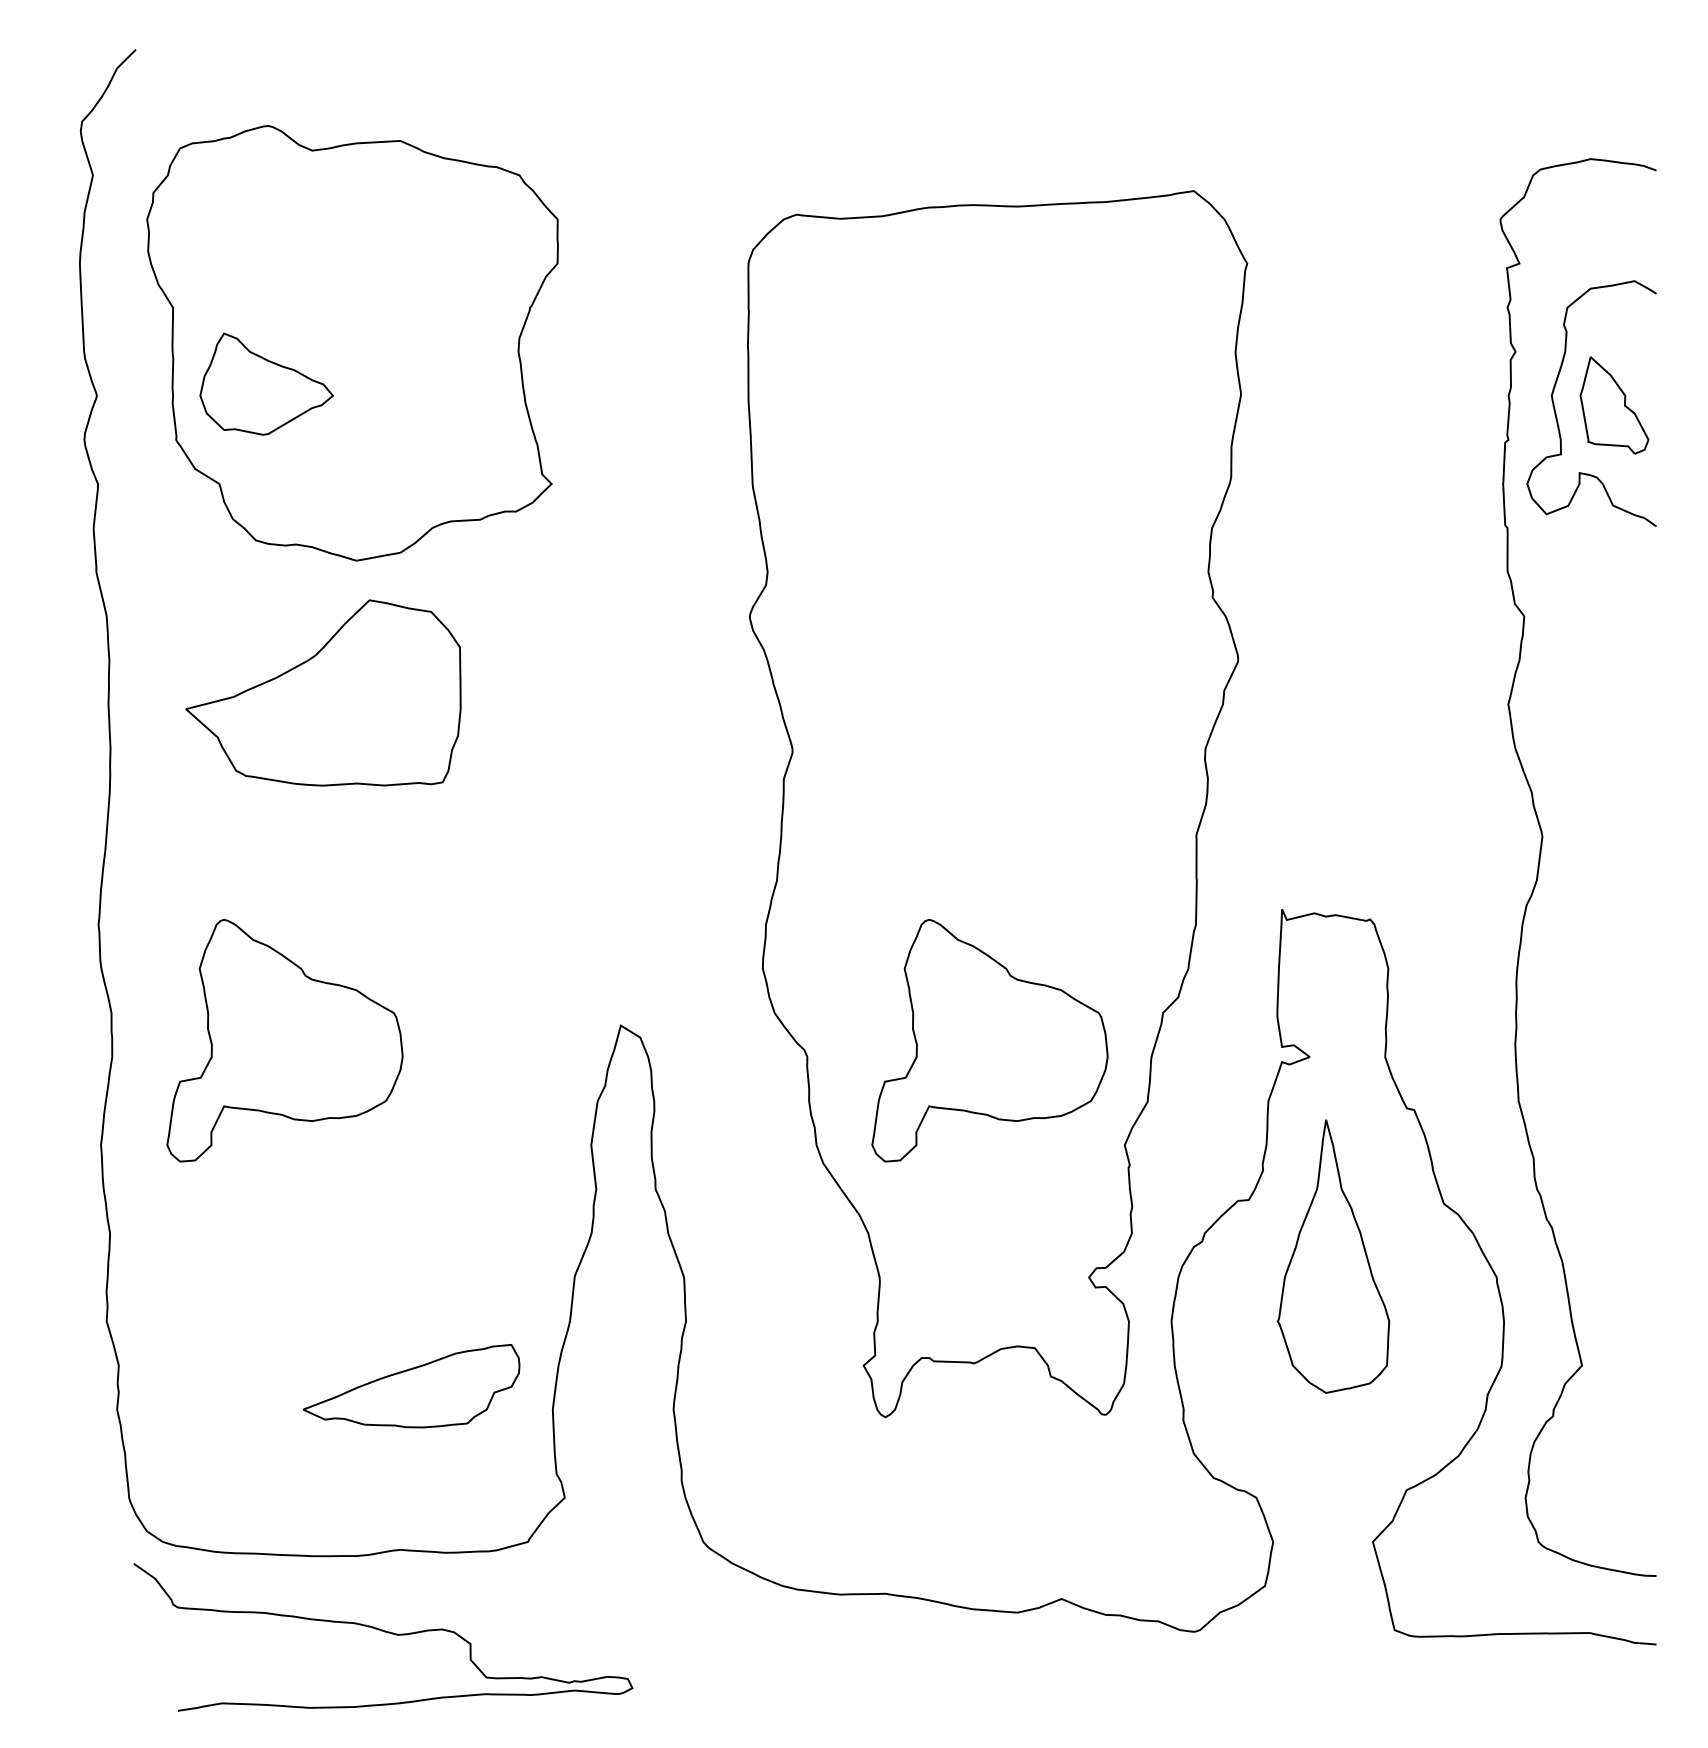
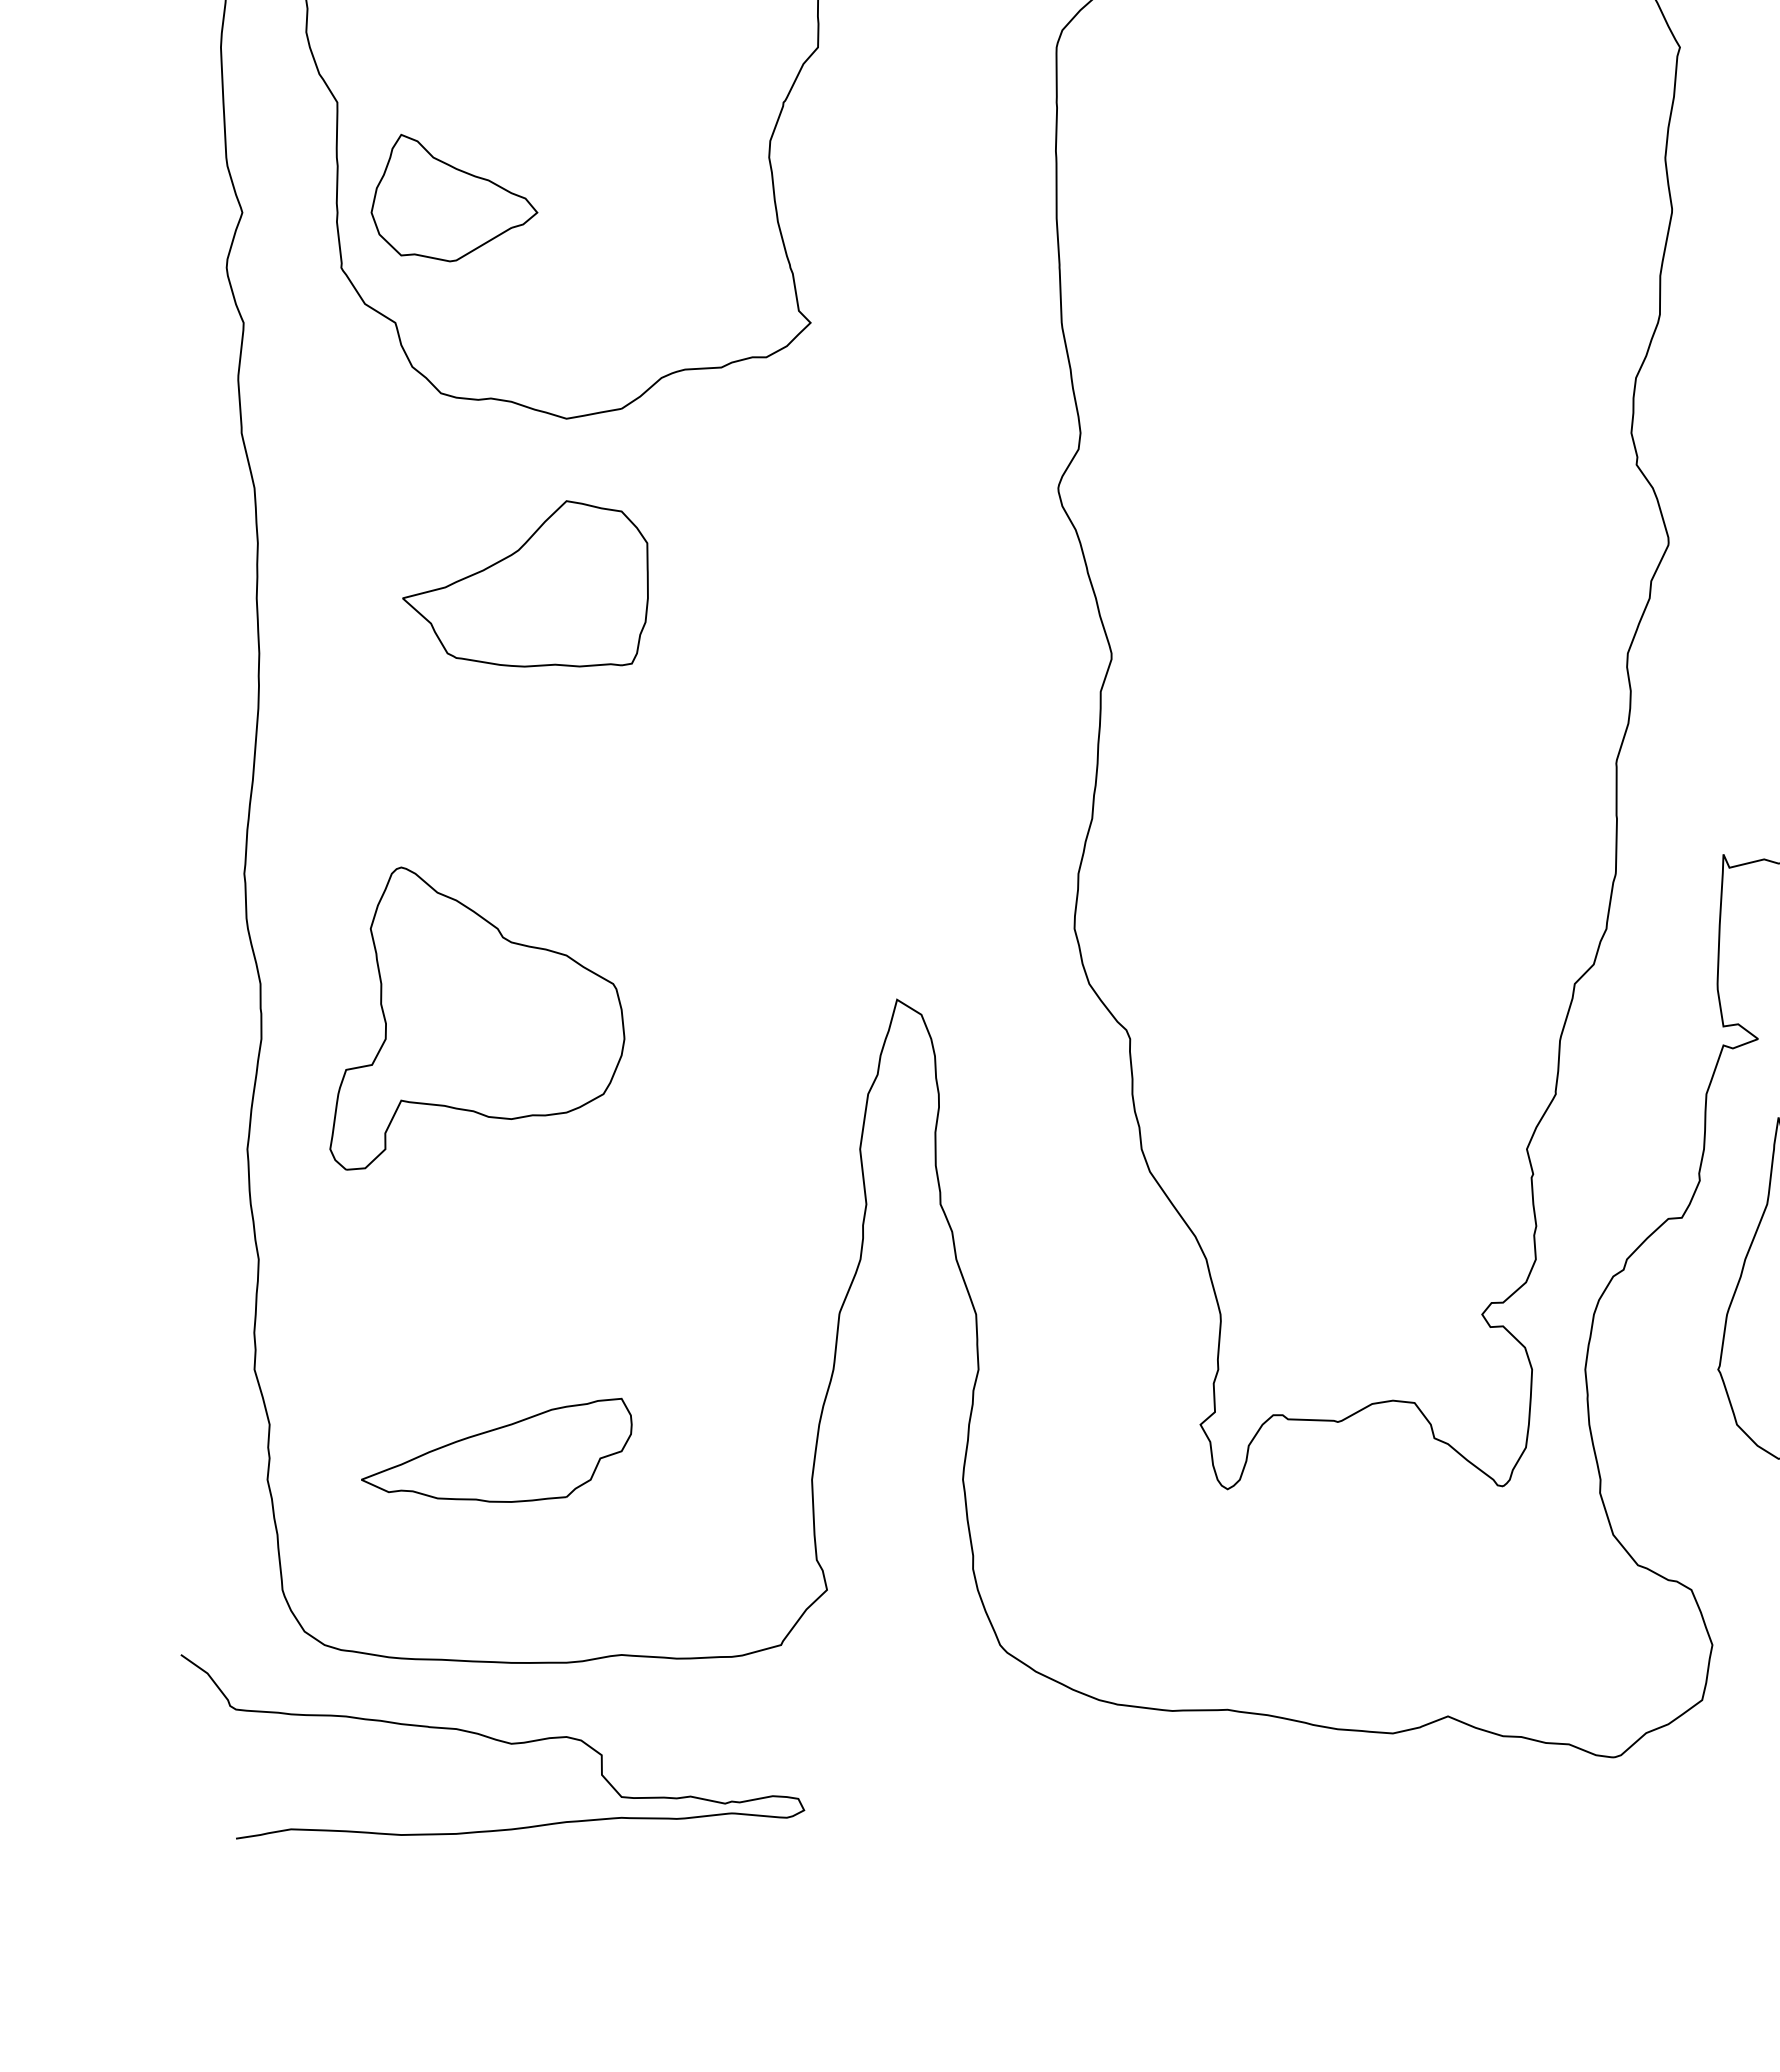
part: (323, 692) -> (525, 583), size x0.71
part: (989, 1040) -> (1357, 1018), removed
part: (411, 1386) -> (496, 1450), moved
curve: (384, 1632) -> (494, 1740), moved

